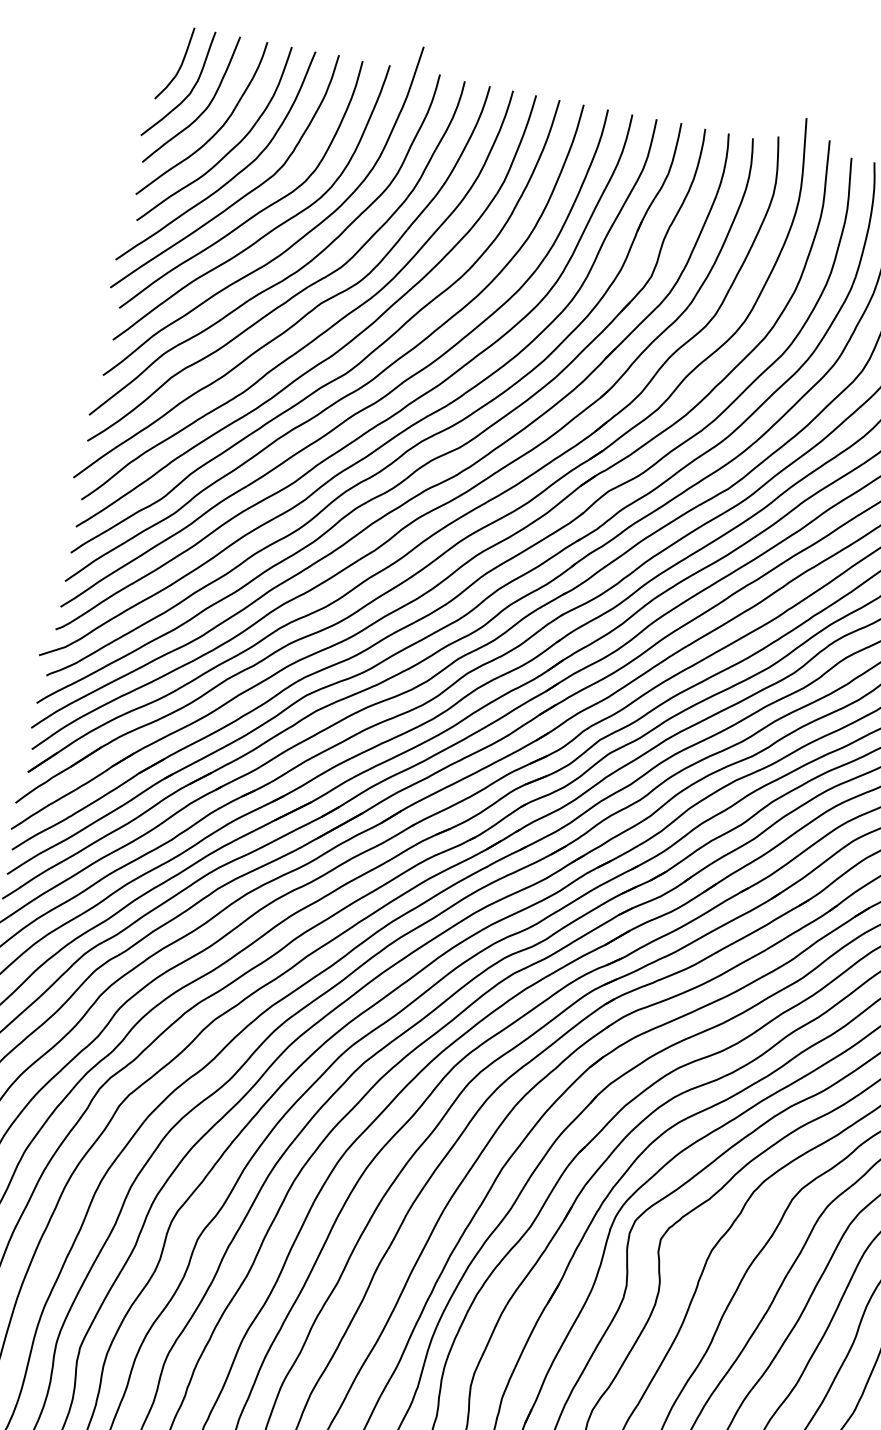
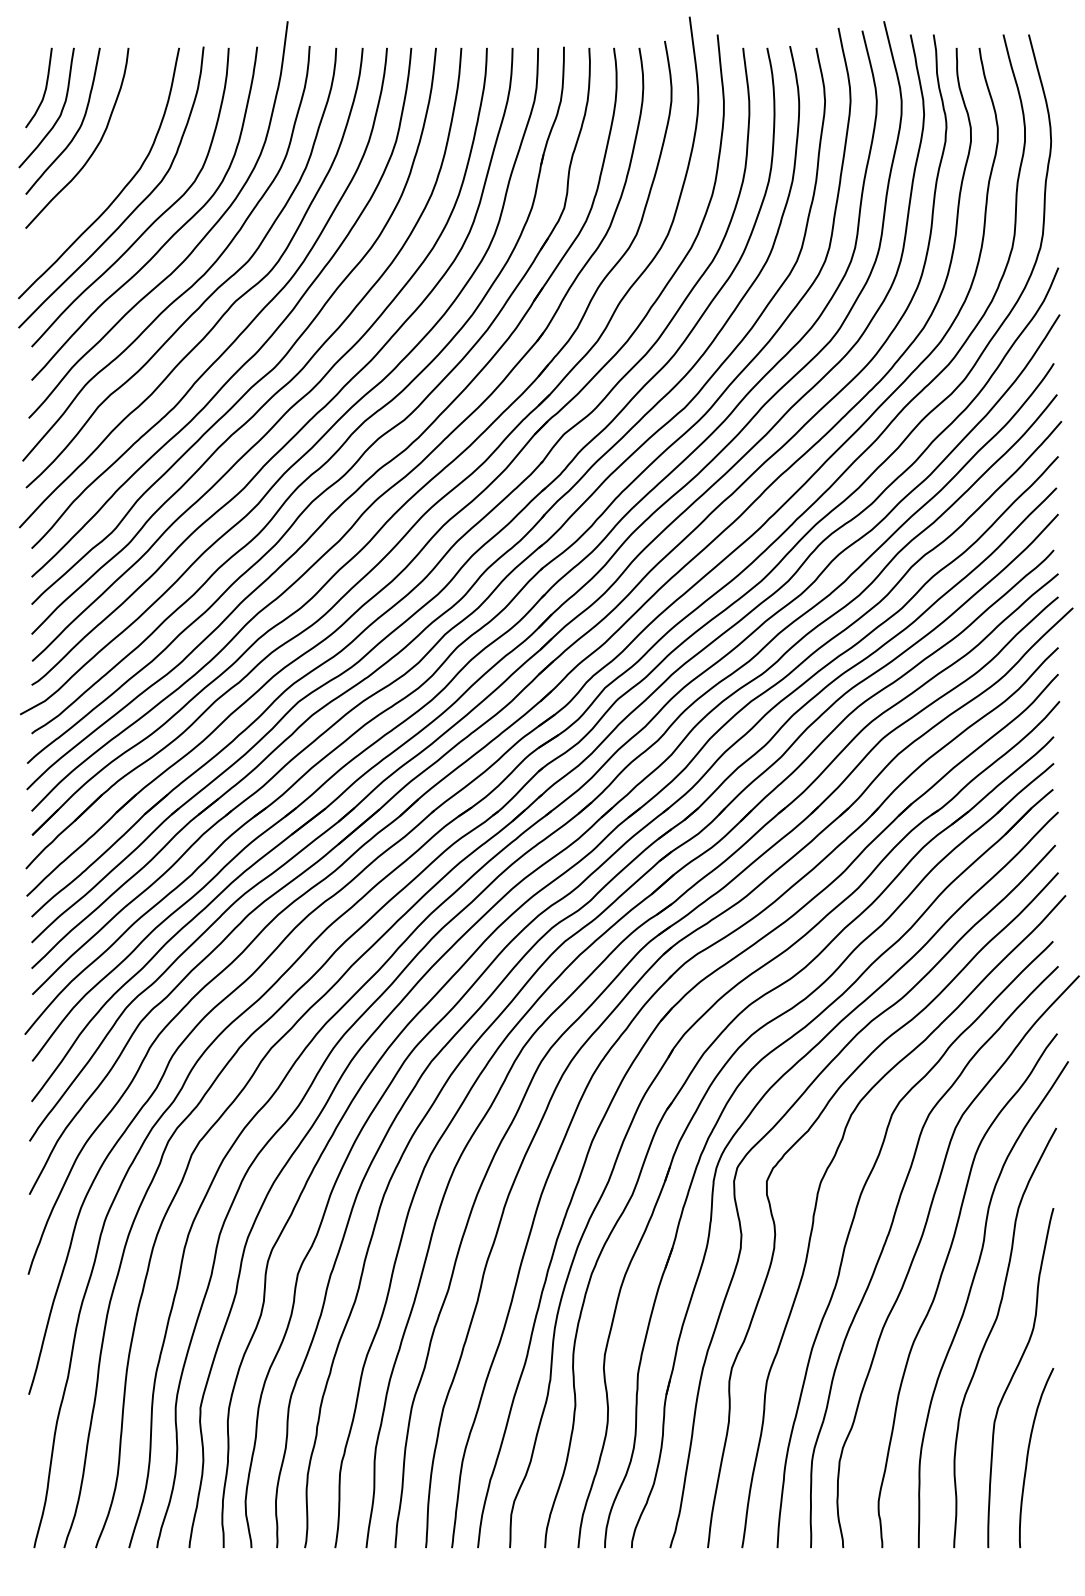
curve: (229, 150) -> (111, 165), removed

